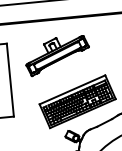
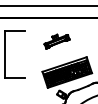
part: (56, 55) -> (56, 41), size x0.6
line: (10, 80) -> (25, 54), removed

